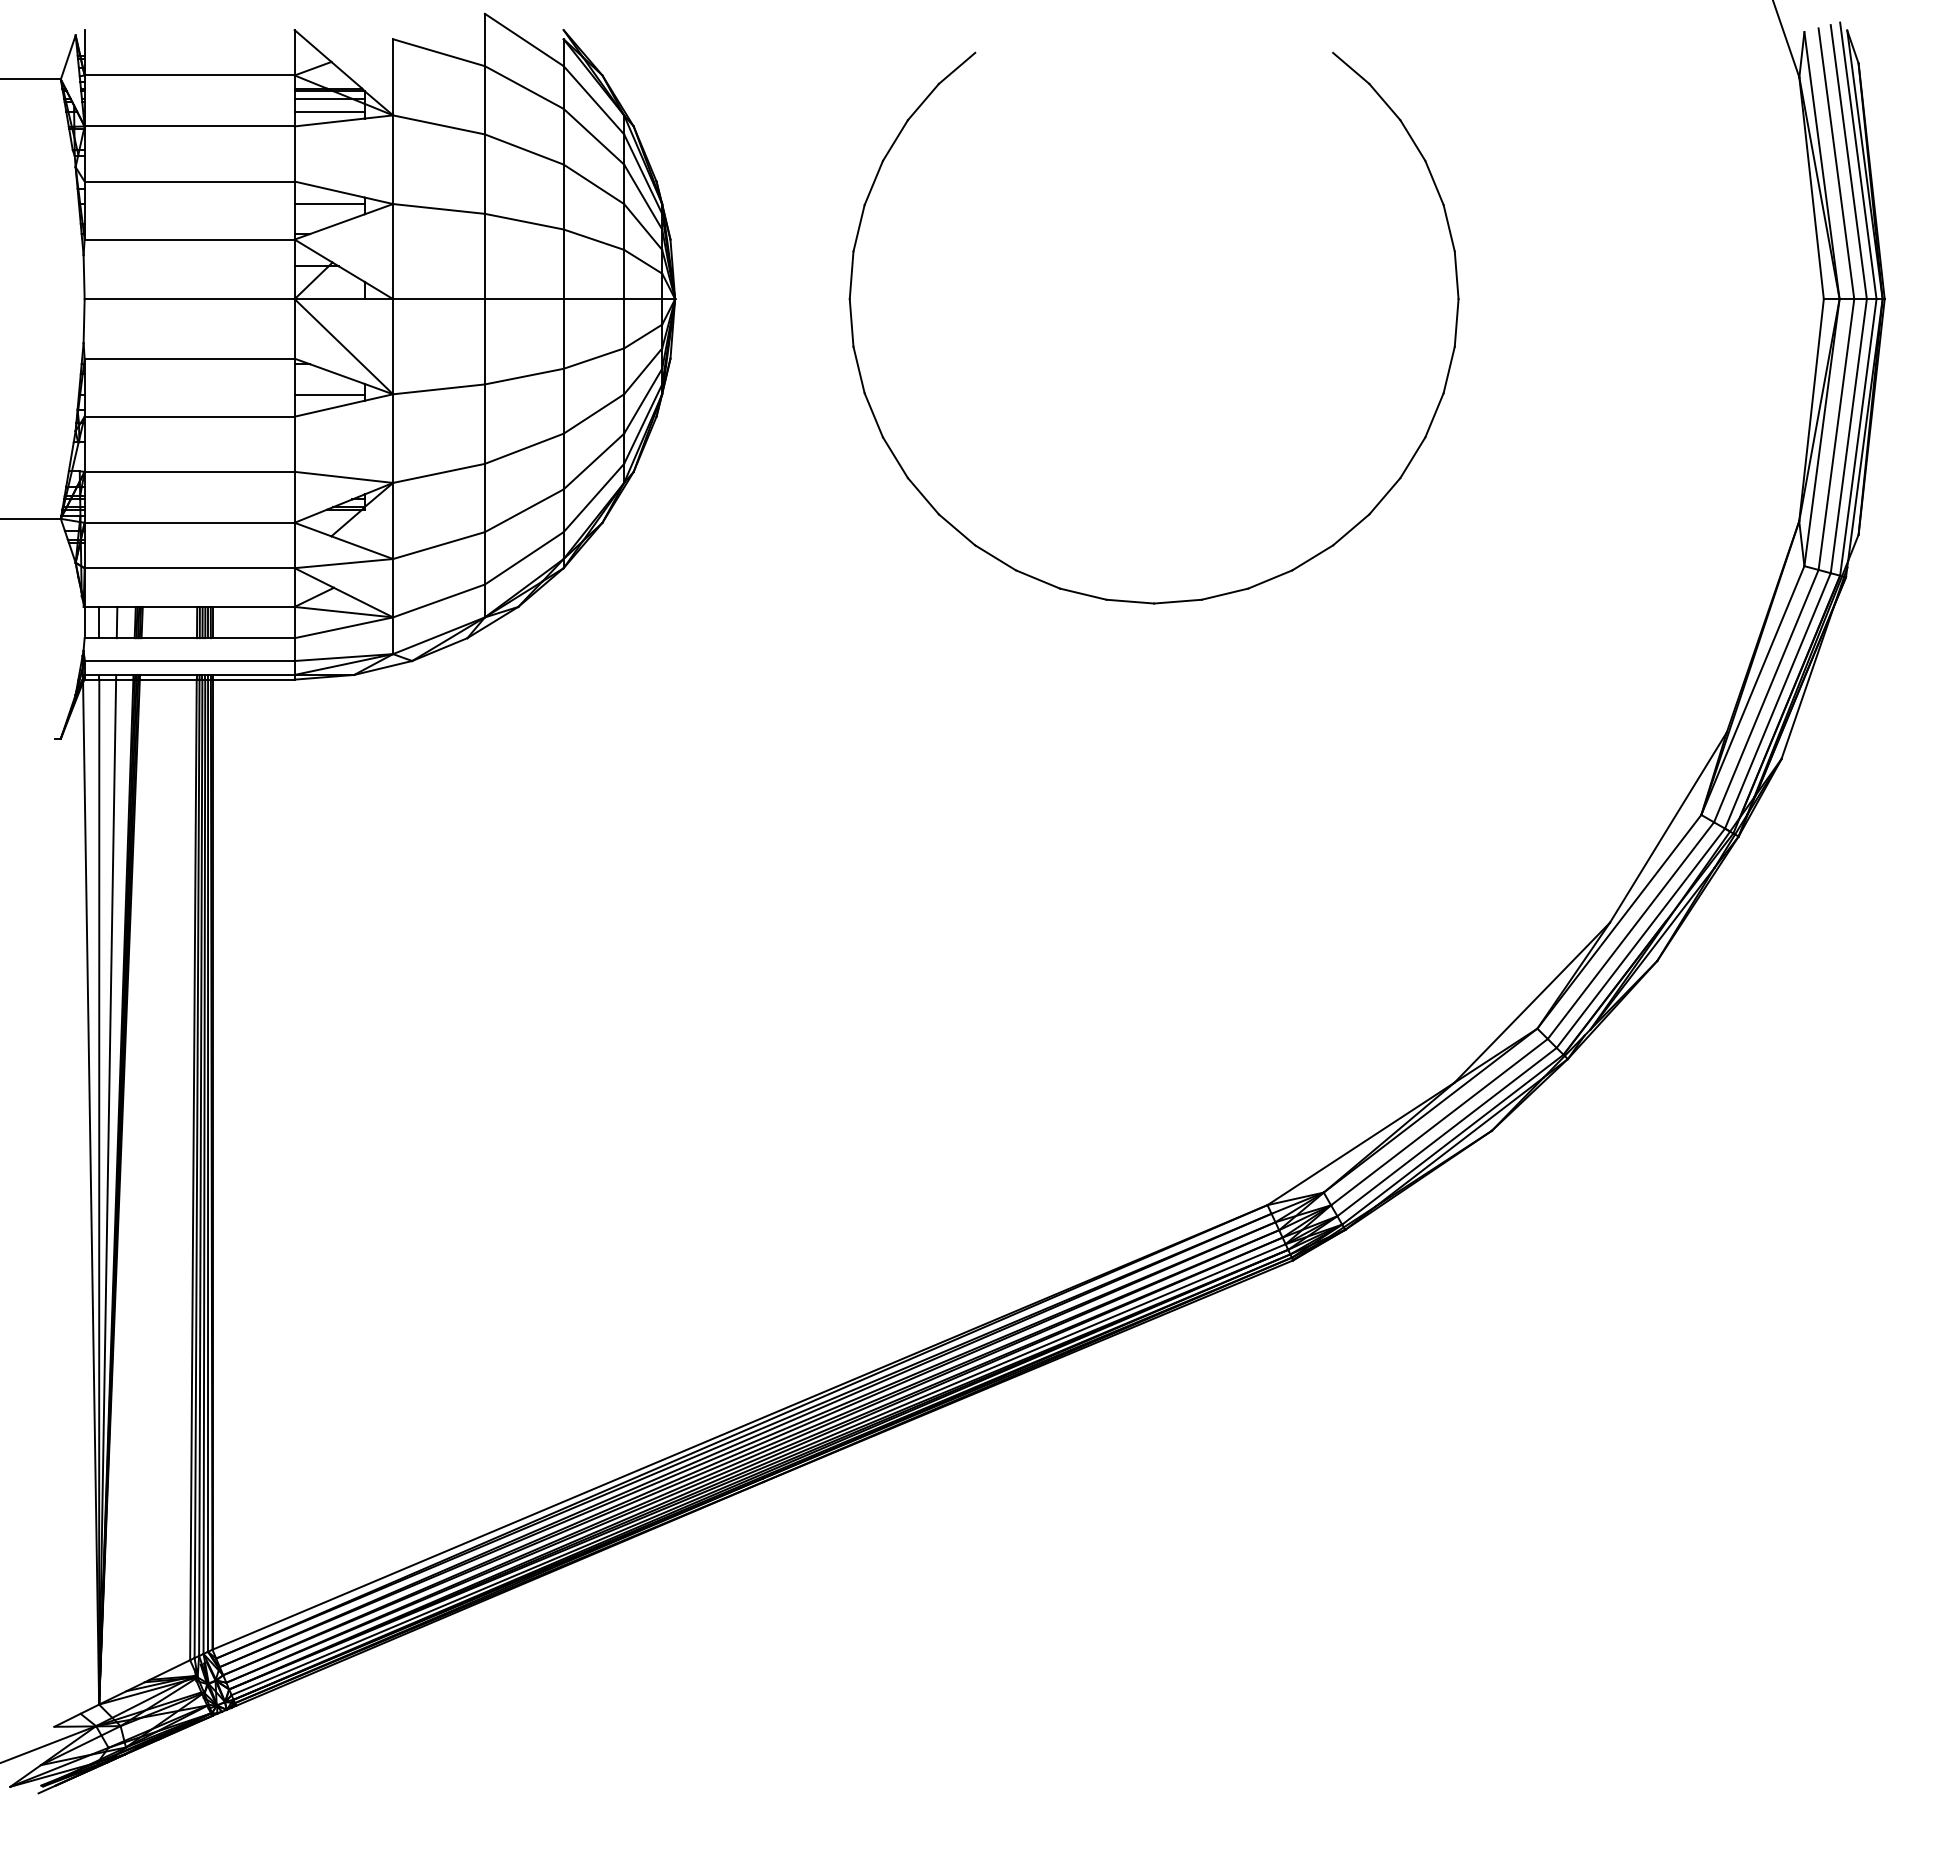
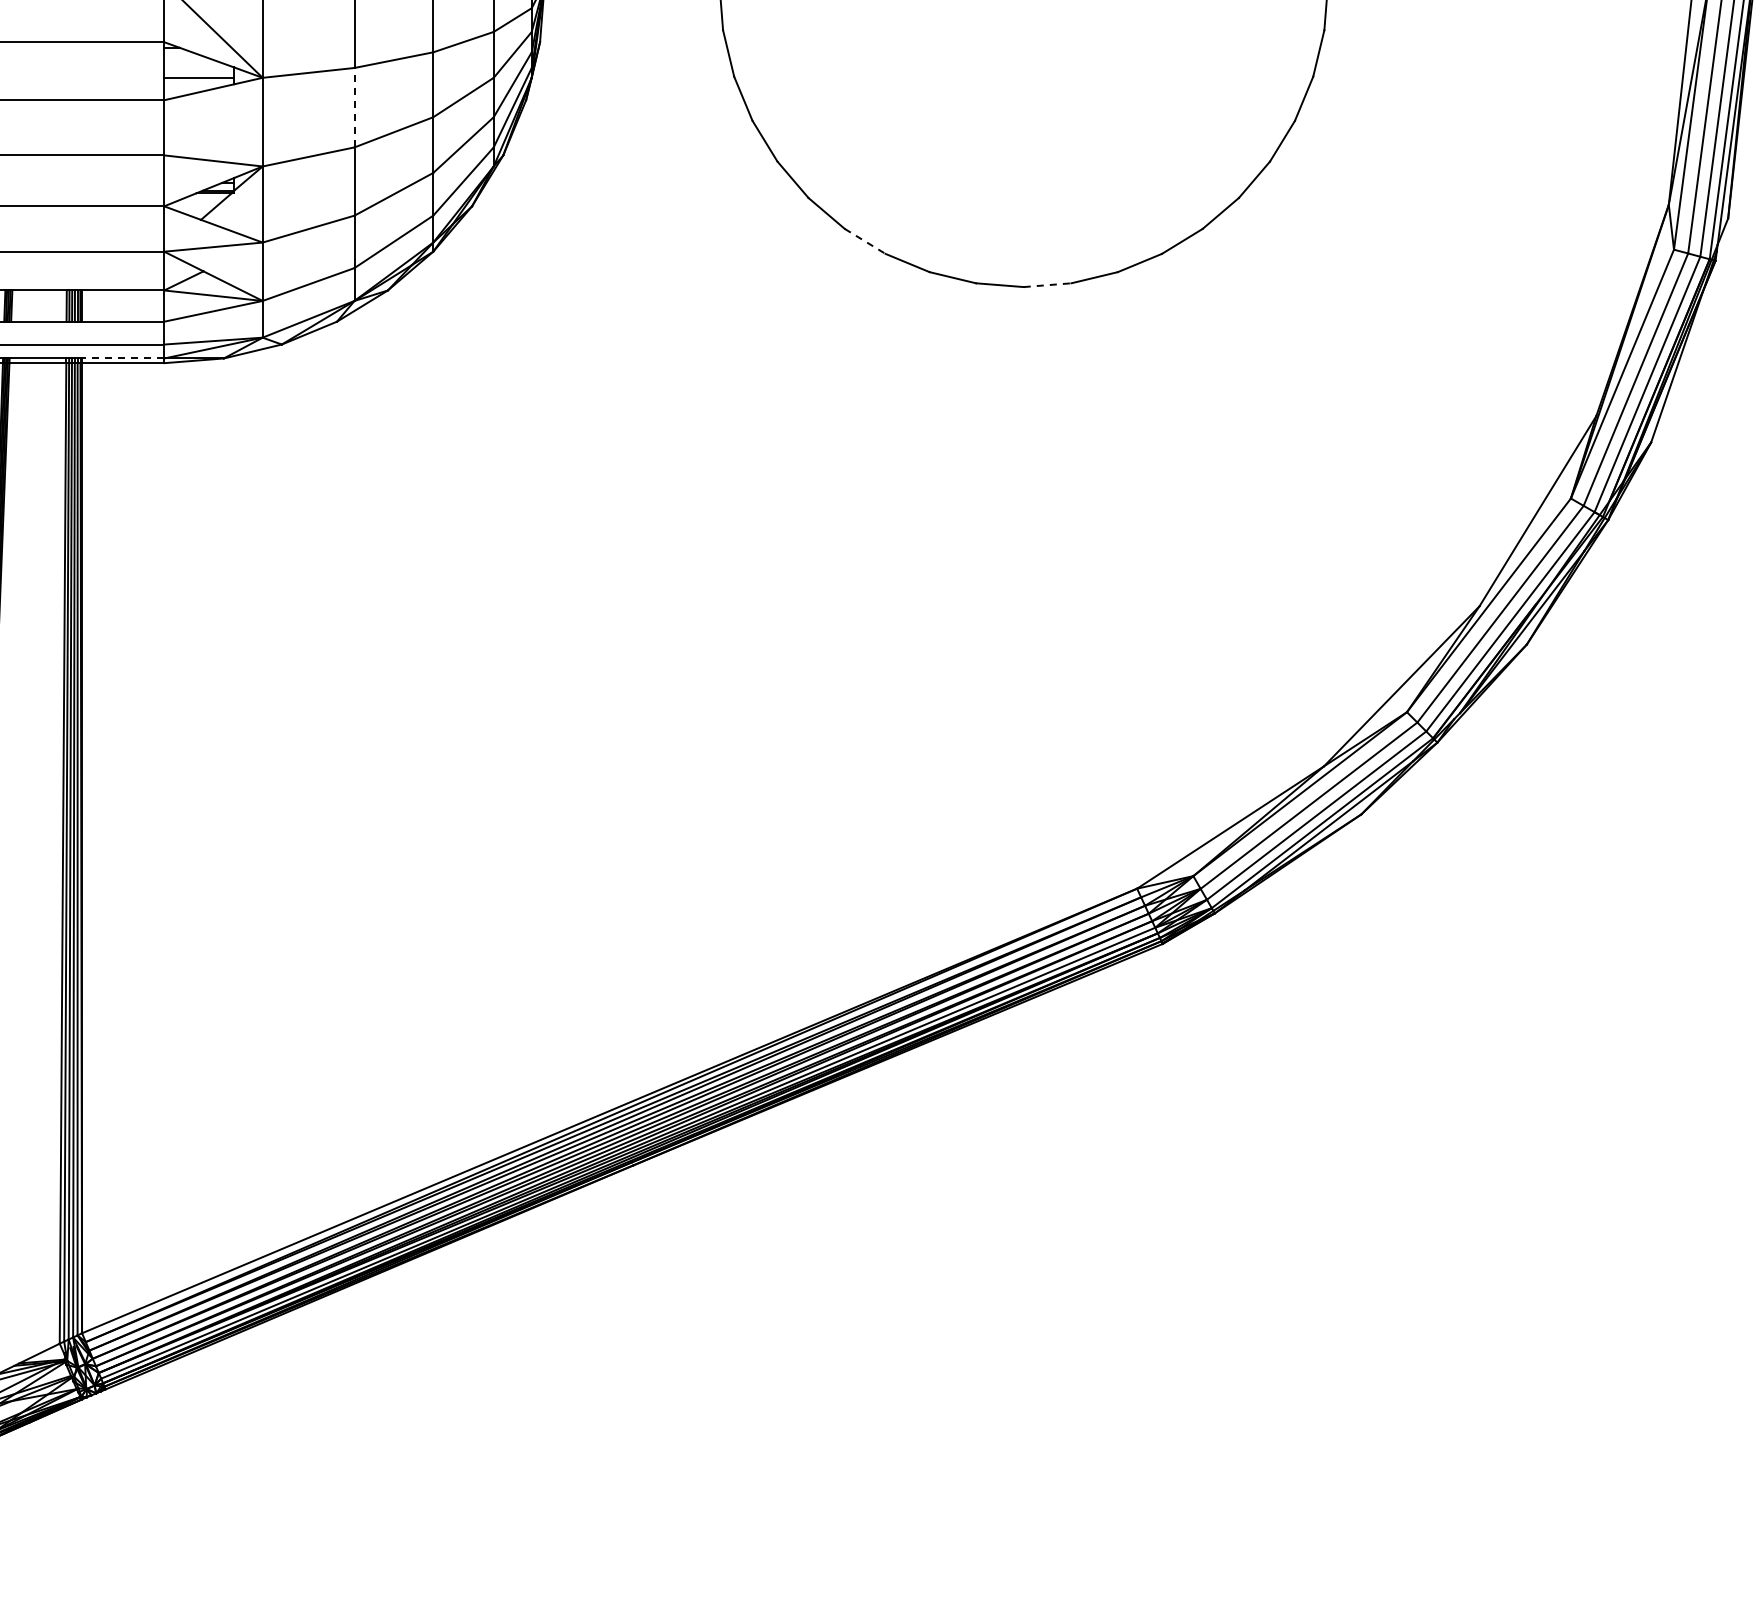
line: (484, 424) -> (354, 108), solid -> dashed
line: (995, 557) -> (865, 241), solid -> dashed
line: (1177, 601) -> (1047, 285), solid -> dashed
line: (253, 674) -> (123, 358), solid -> dashed

